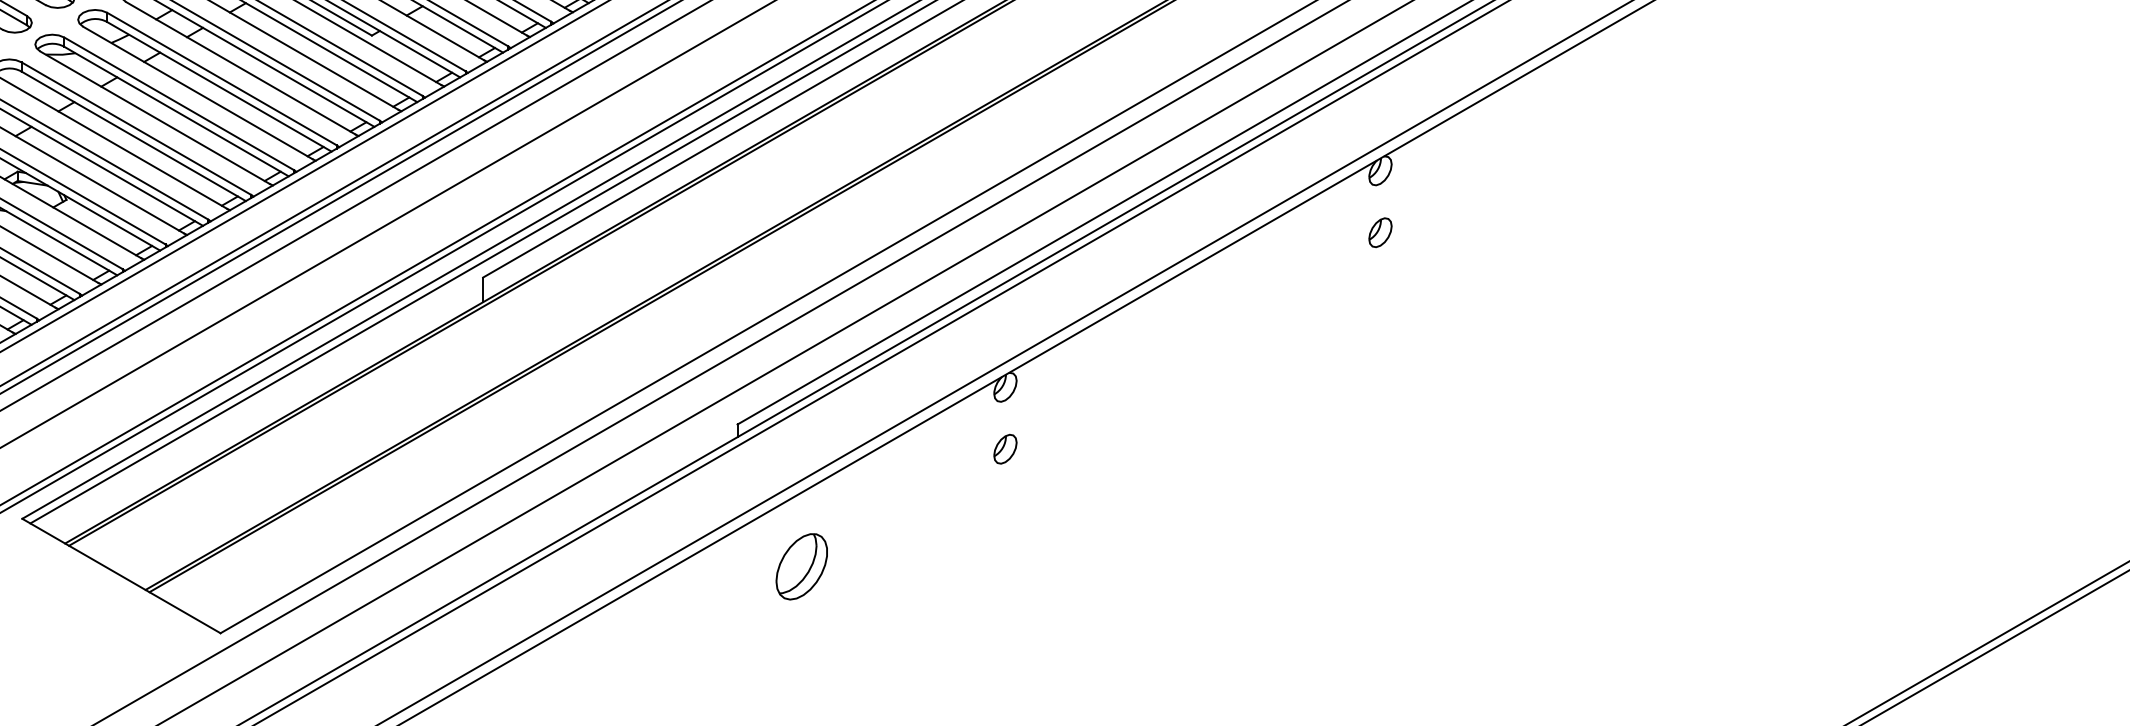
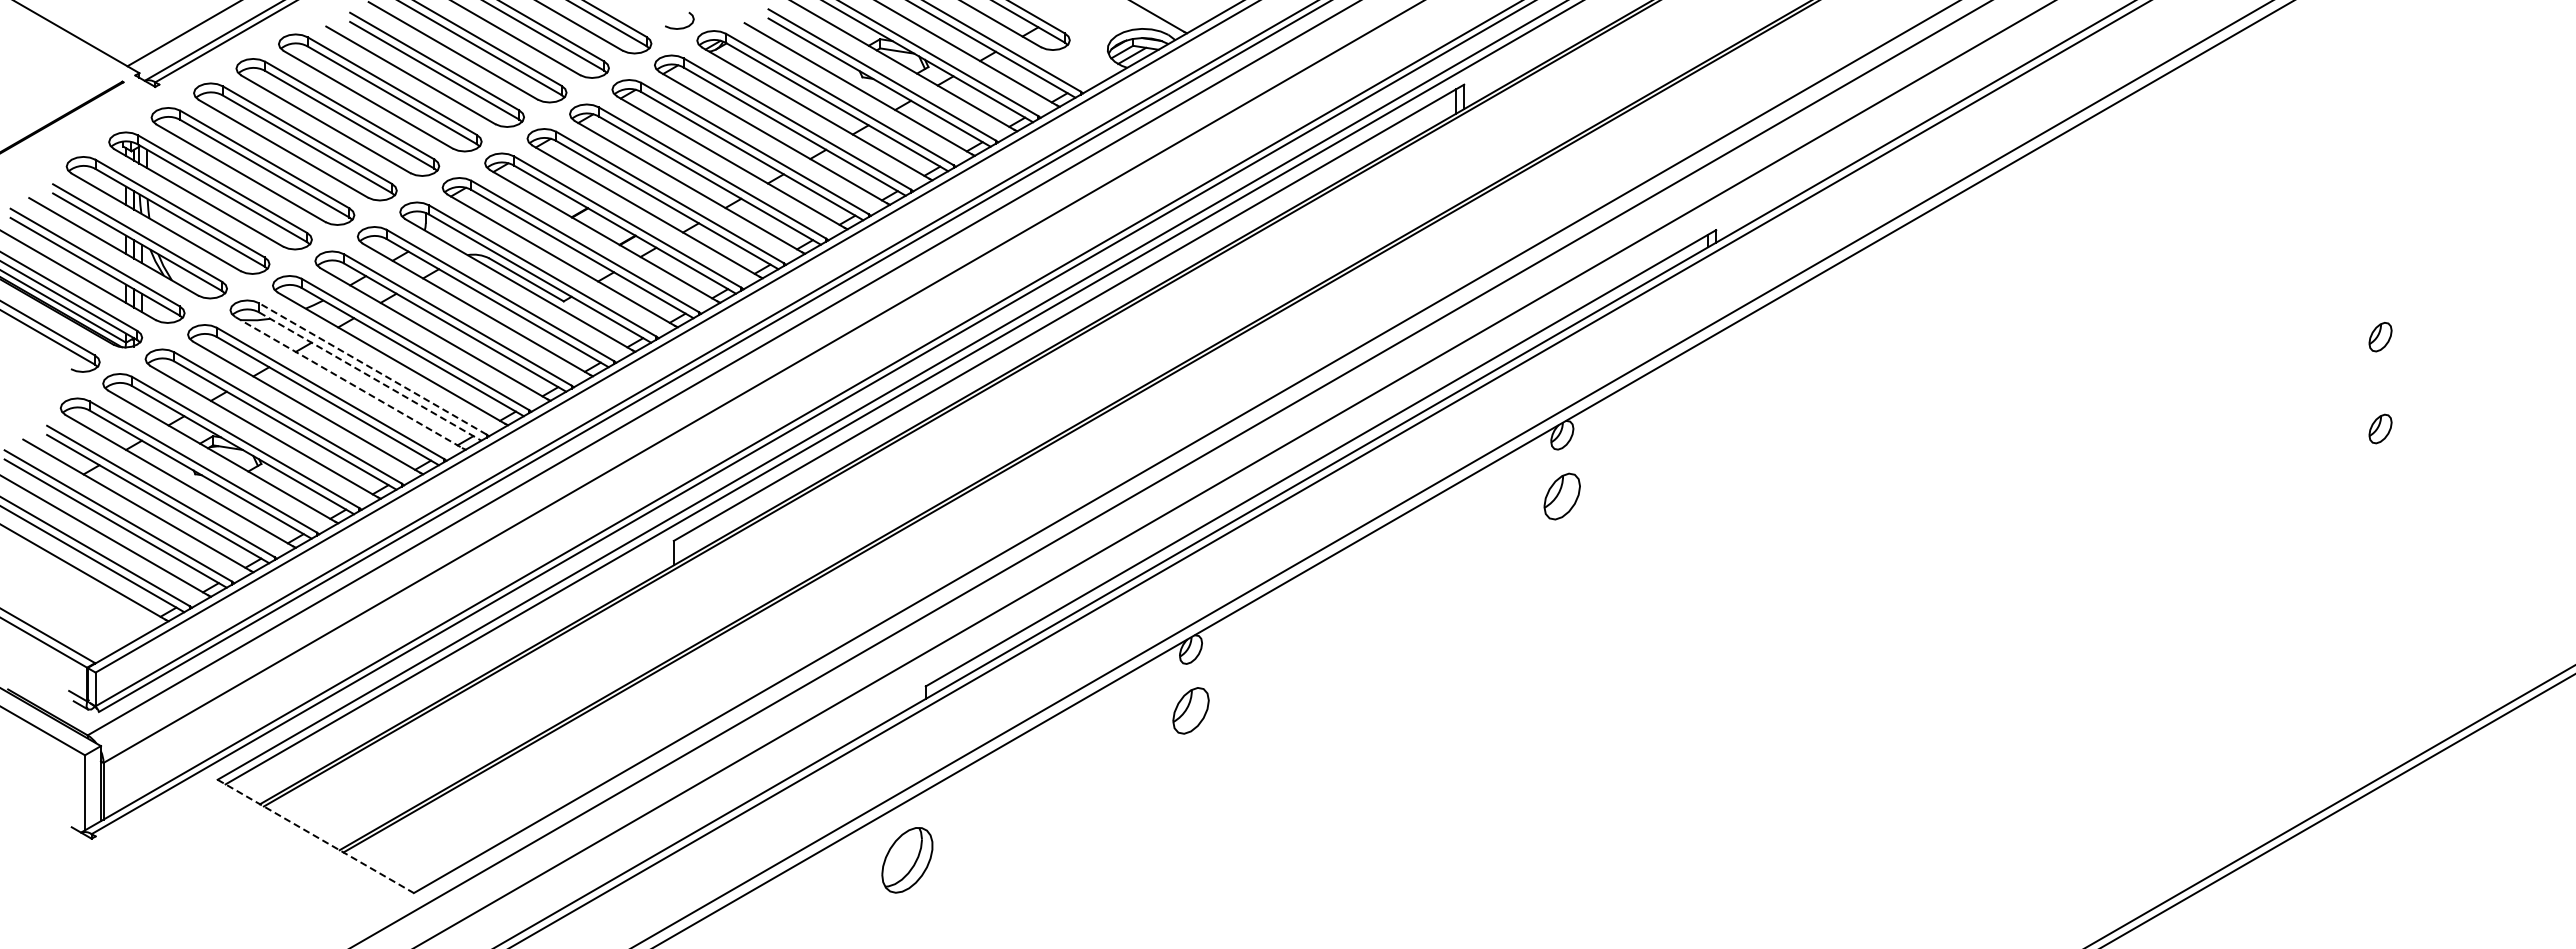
line: (178, 103) -> (372, 368), solid -> dashed
line: (176, 111) -> (370, 376), solid -> dashed
line: (155, 117) -> (349, 382), solid -> dashed
part: (1380, 232) -> (1562, 496), size x1.6
part: (1004, 448) -> (1190, 710), size x1.6
part: (801, 566) -> (907, 860), moved
line: (122, 576) -> (316, 836), solid -> dashed

